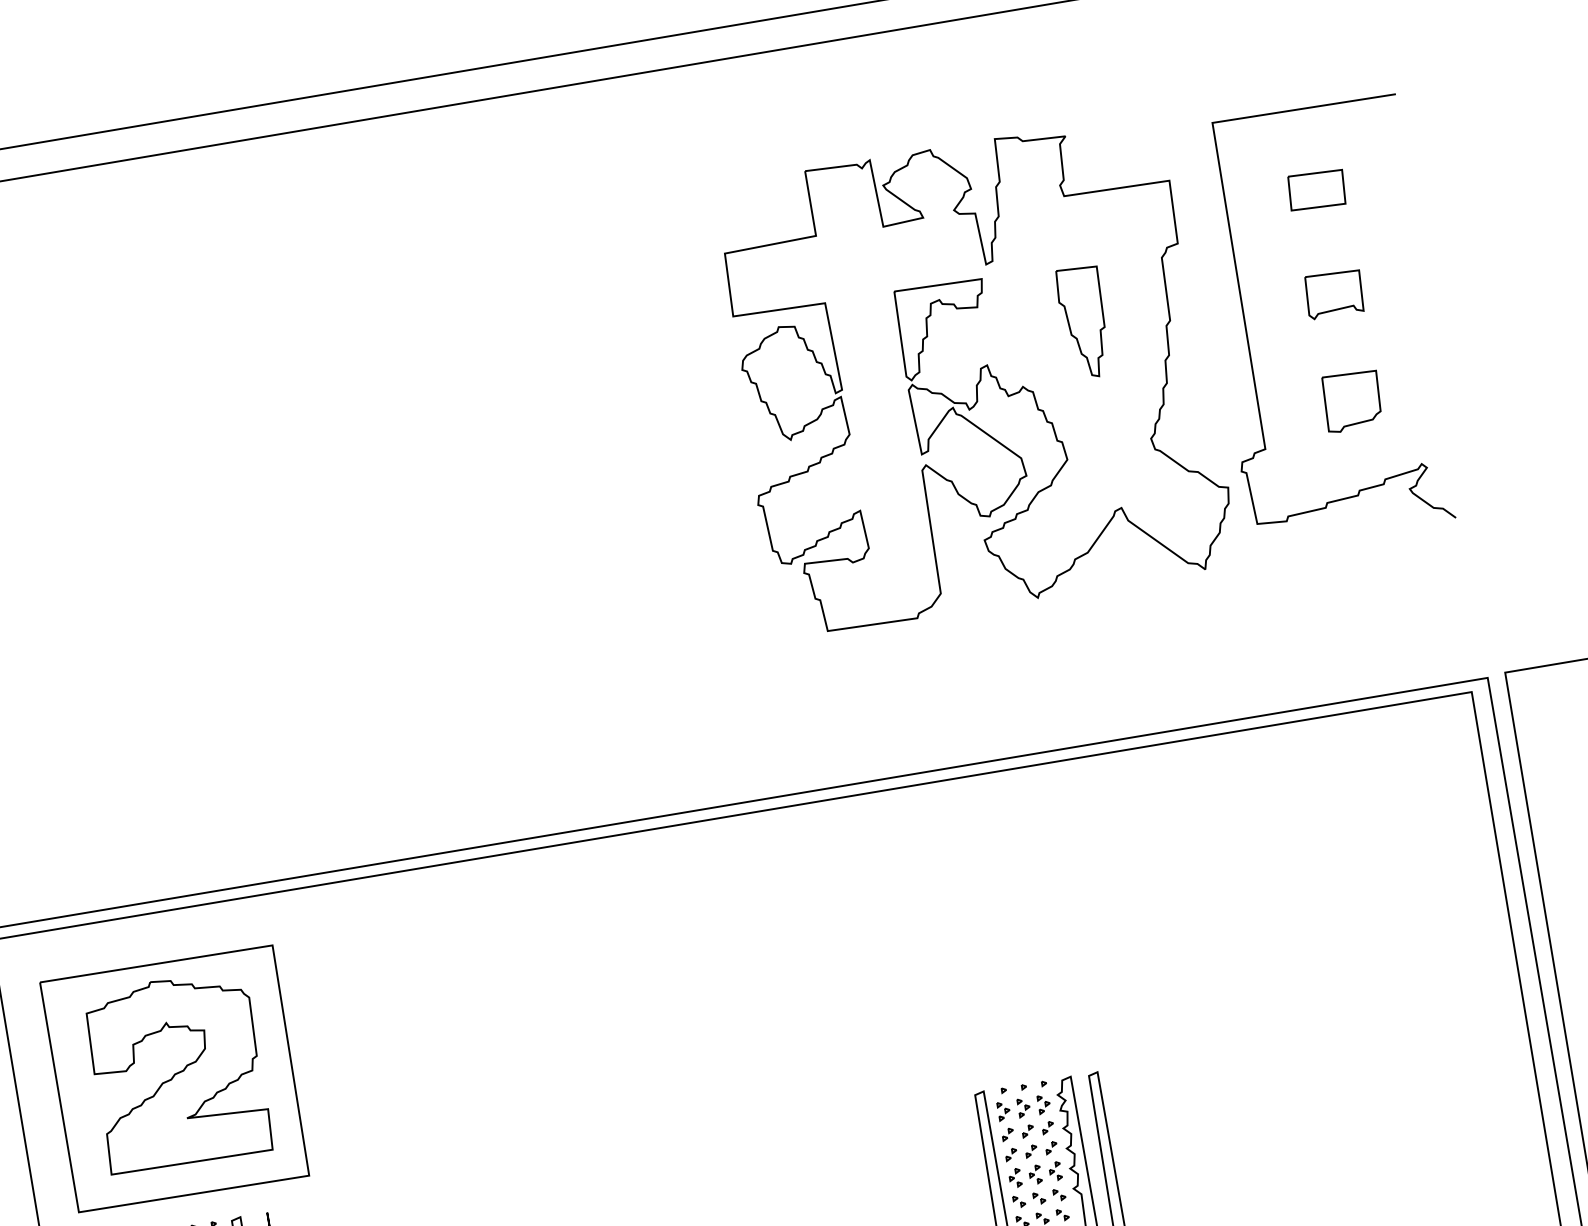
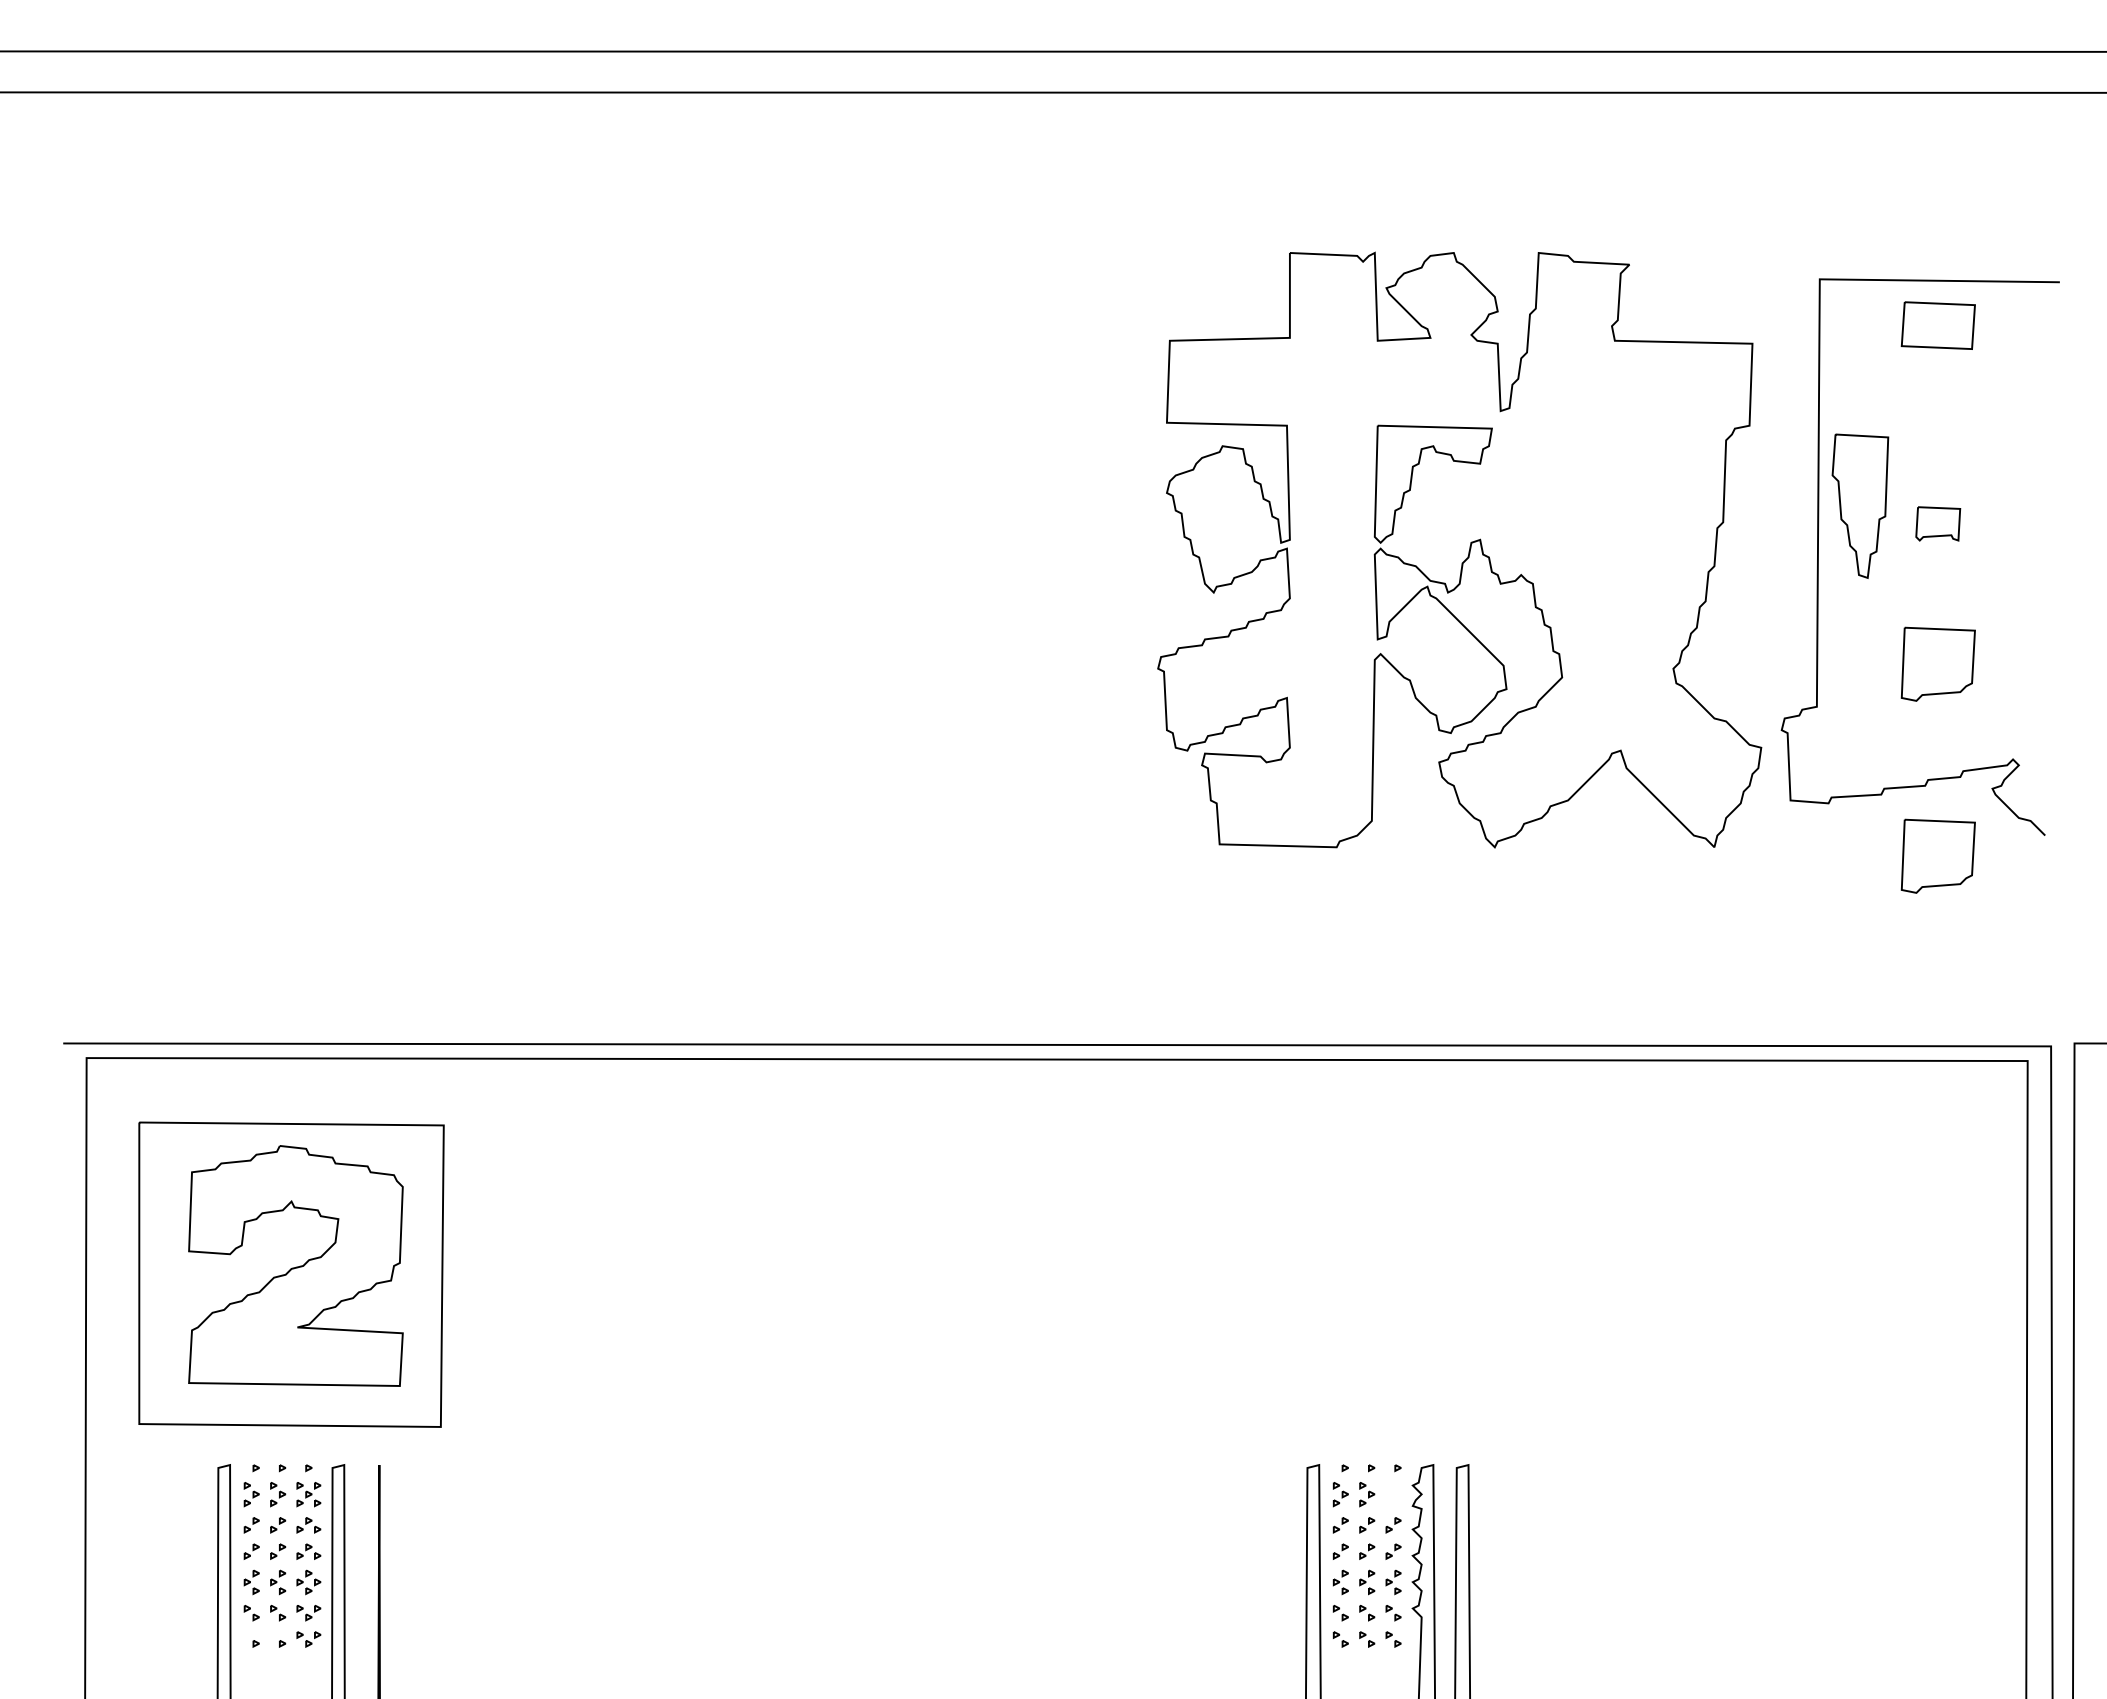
part: (1316, 190) -> (1937, 325), moved
part: (1333, 293) -> (1937, 523), size x0.6
part: (1084, 321) -> (1860, 505), moved
part: (1376, 547) -> (1937, 855), added
part: (1044, 1104) -> (1393, 1494), removed

